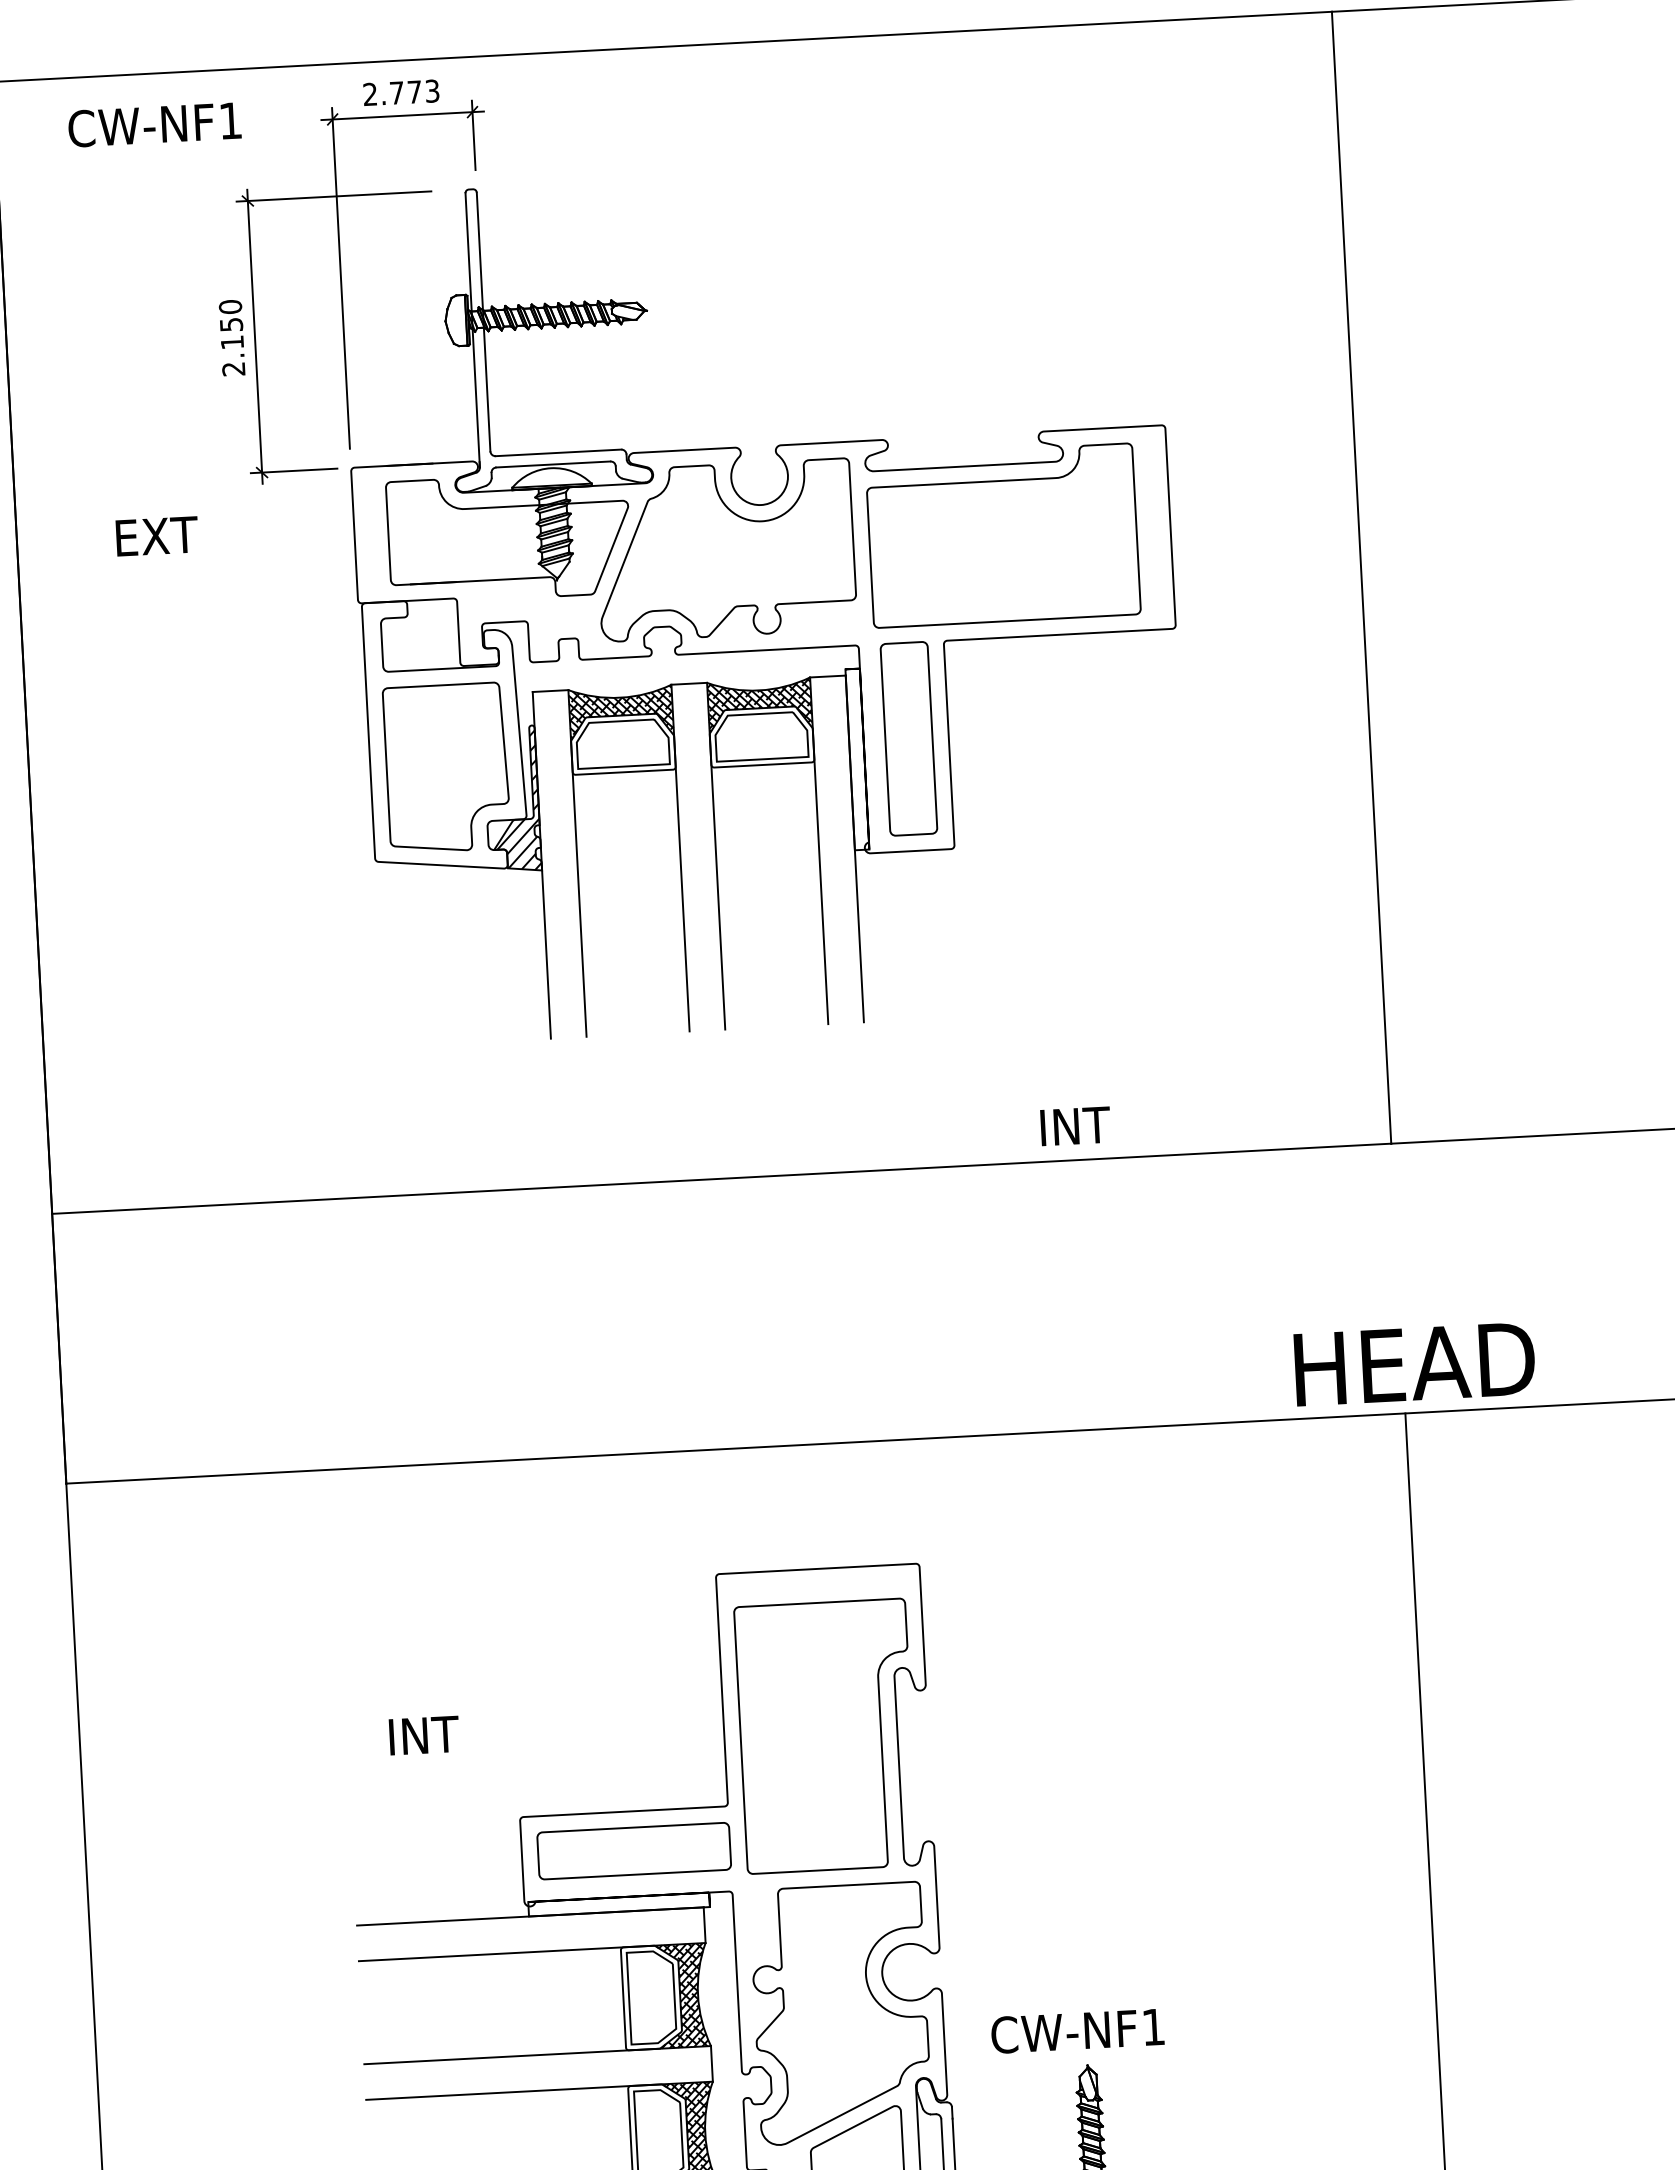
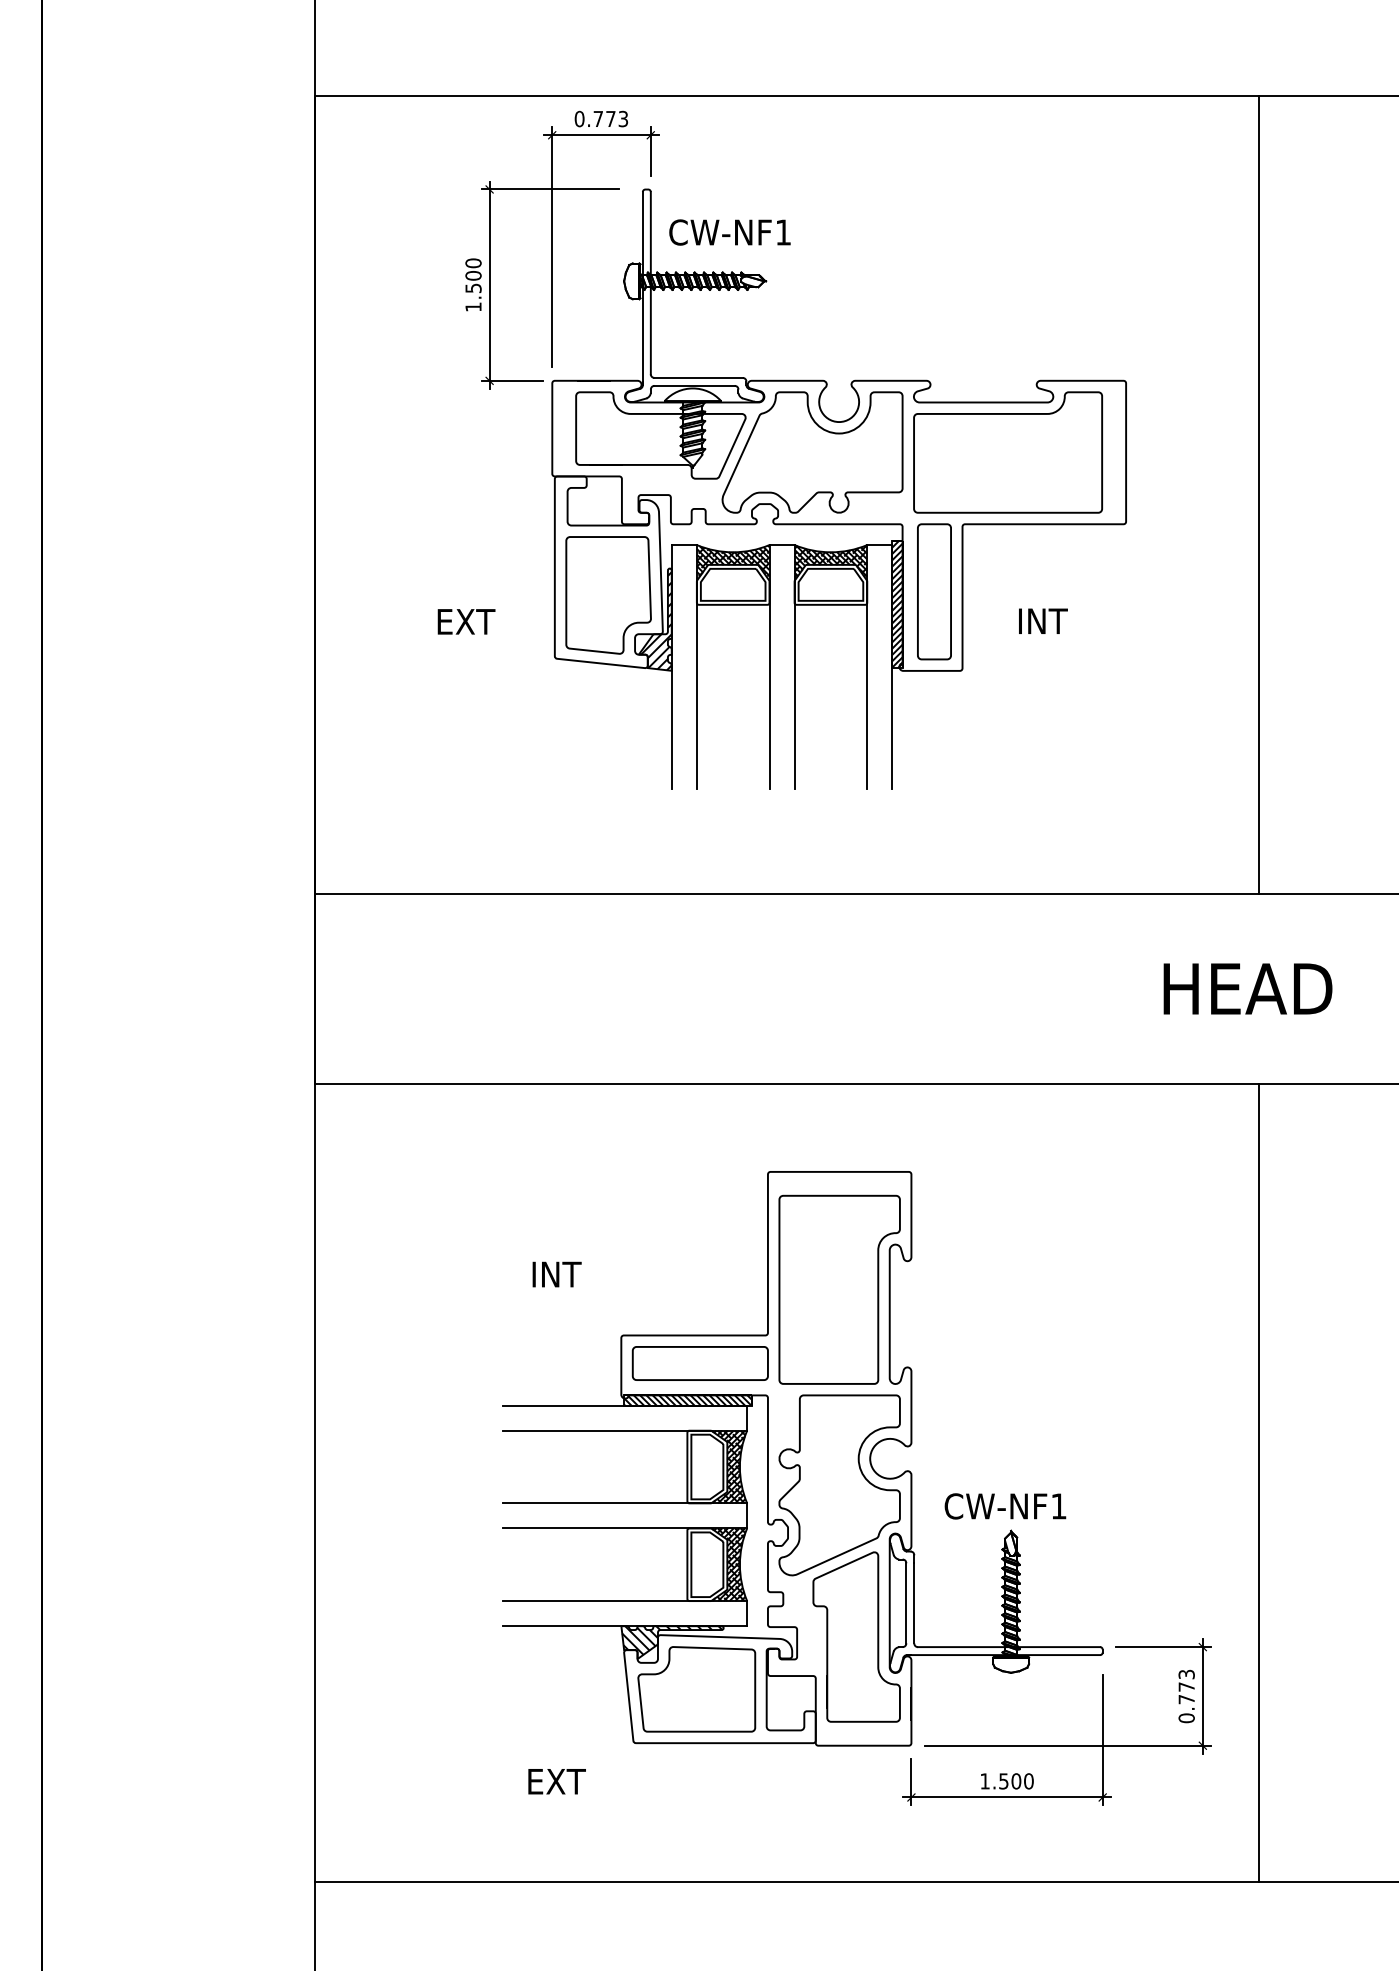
text: (370, 93) -> (579, 118), 2.773 -> 0.773
text: (154, 124) -> (729, 232), moved
text: (232, 346) -> (473, 291), 2.150 -> 1.500
text: (157, 535) -> (466, 621), moved
hatch: (857, 759) -> (897, 604), added
text: (1075, 1125) -> (1043, 620), moved
text: (1414, 1363) -> (1247, 988), moved
hatch: (618, 1904) -> (687, 1400), added

